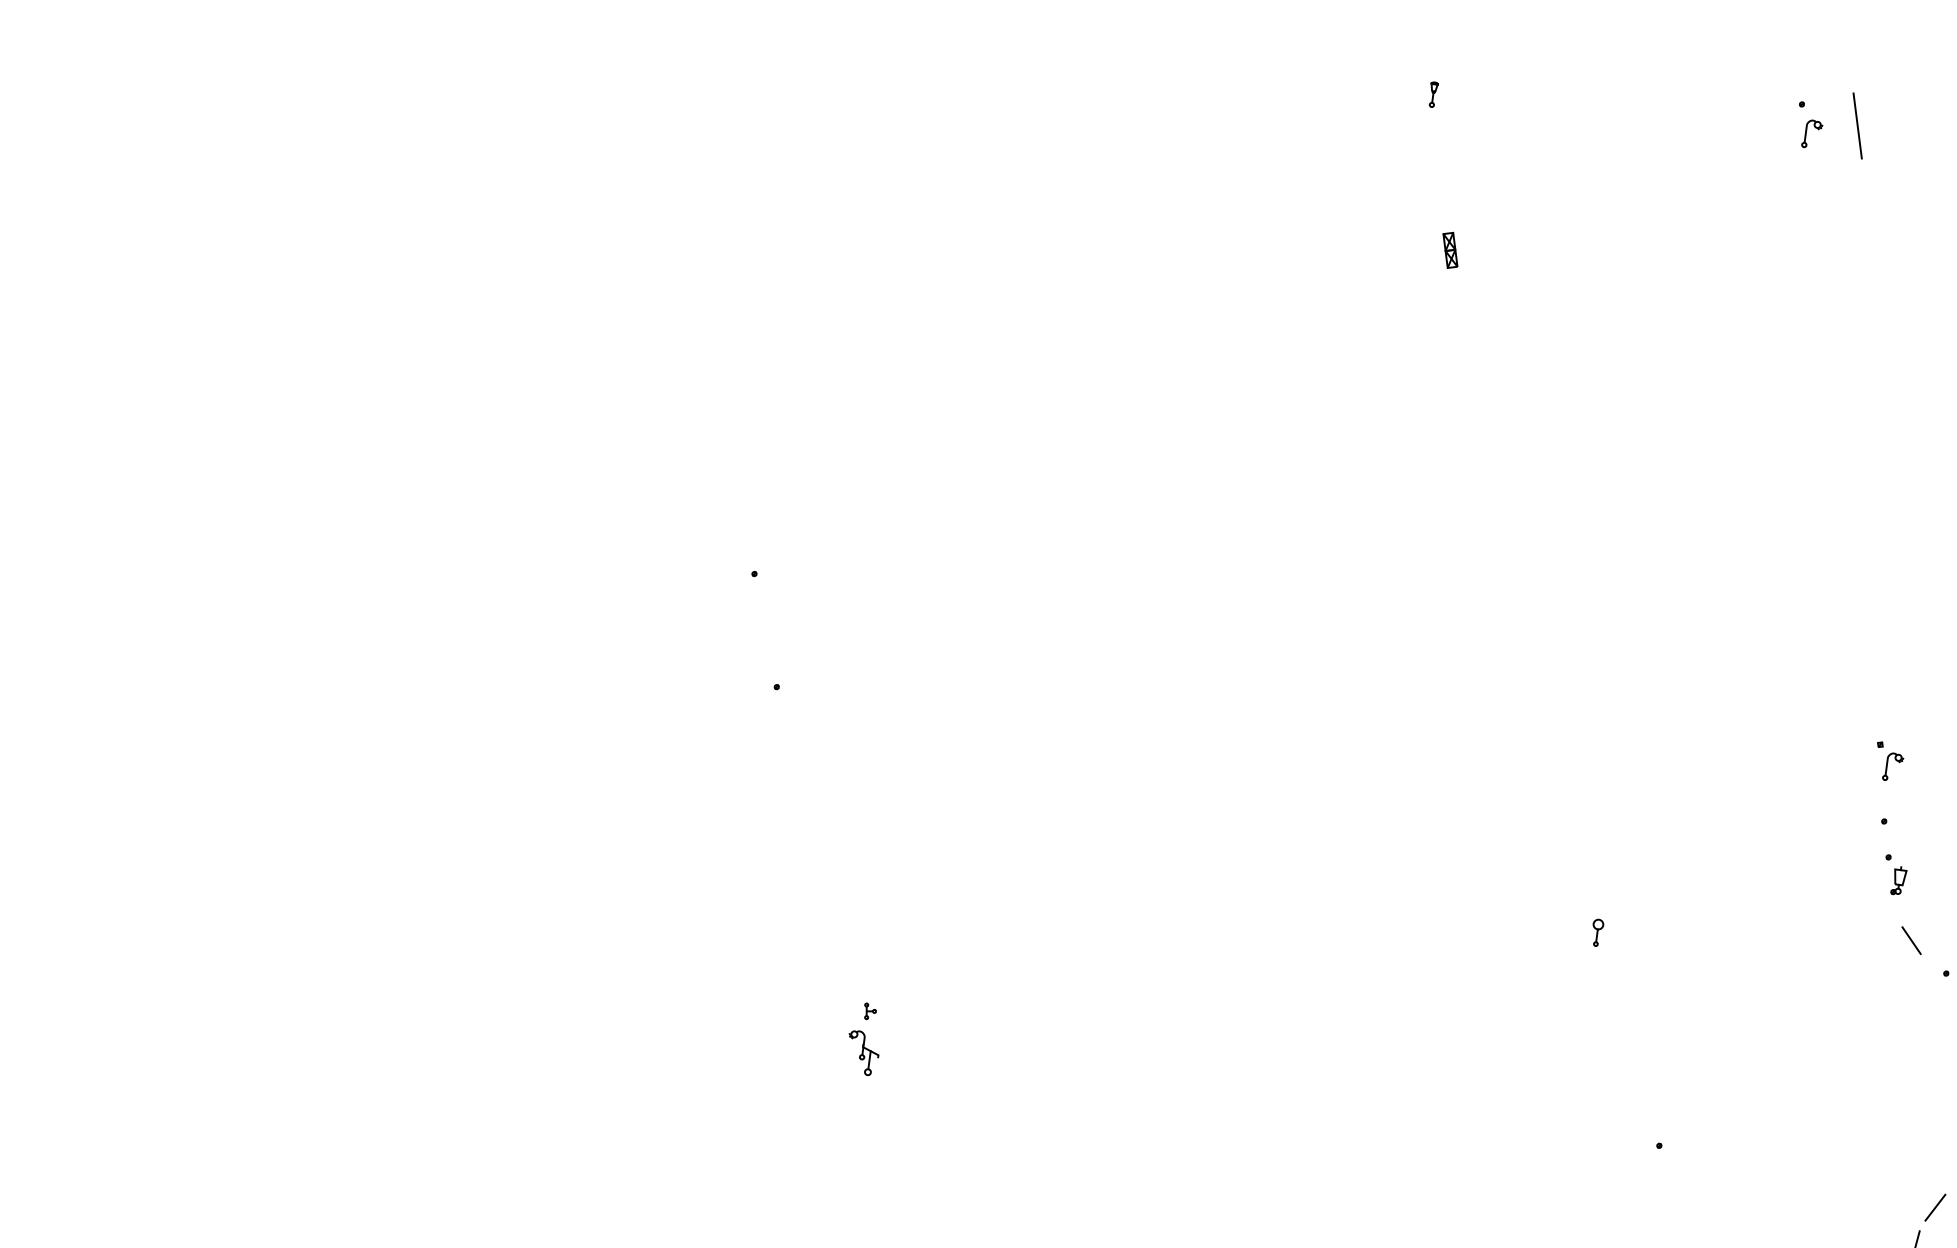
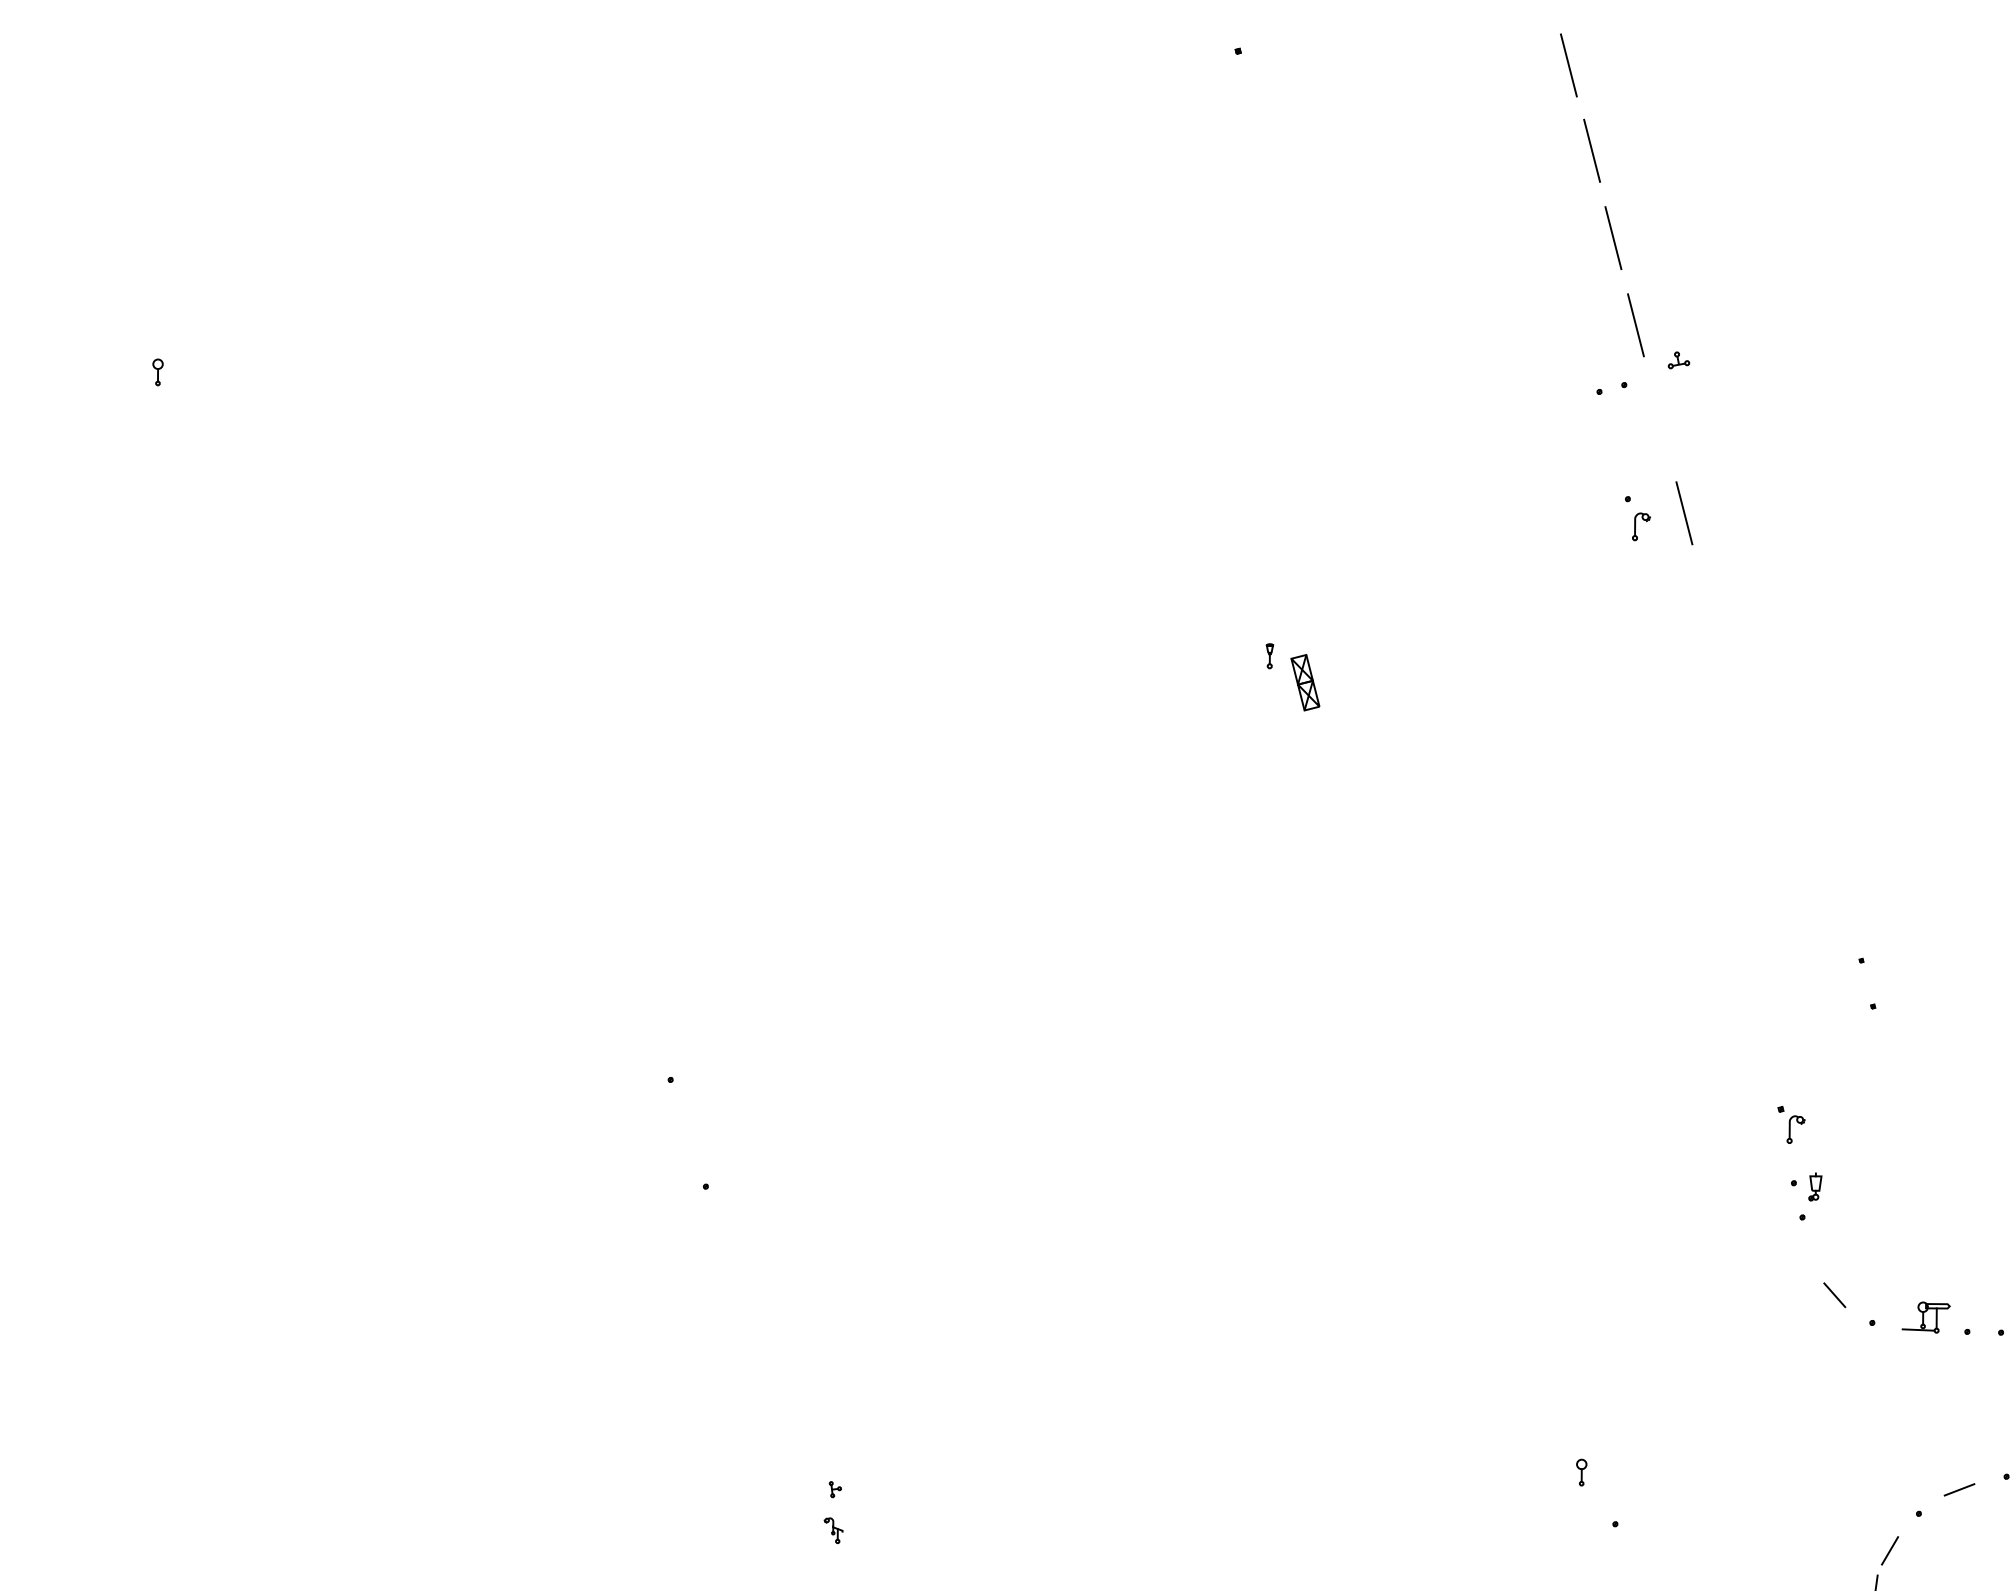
part: (1432, 94) -> (1269, 656), moved
part: (1449, 250) -> (1304, 682), size x1.6
part: (1899, 880) -> (1815, 1186), moved
part: (1597, 932) -> (1581, 1472), moved
part: (863, 1053) -> (833, 1530), size x0.6

